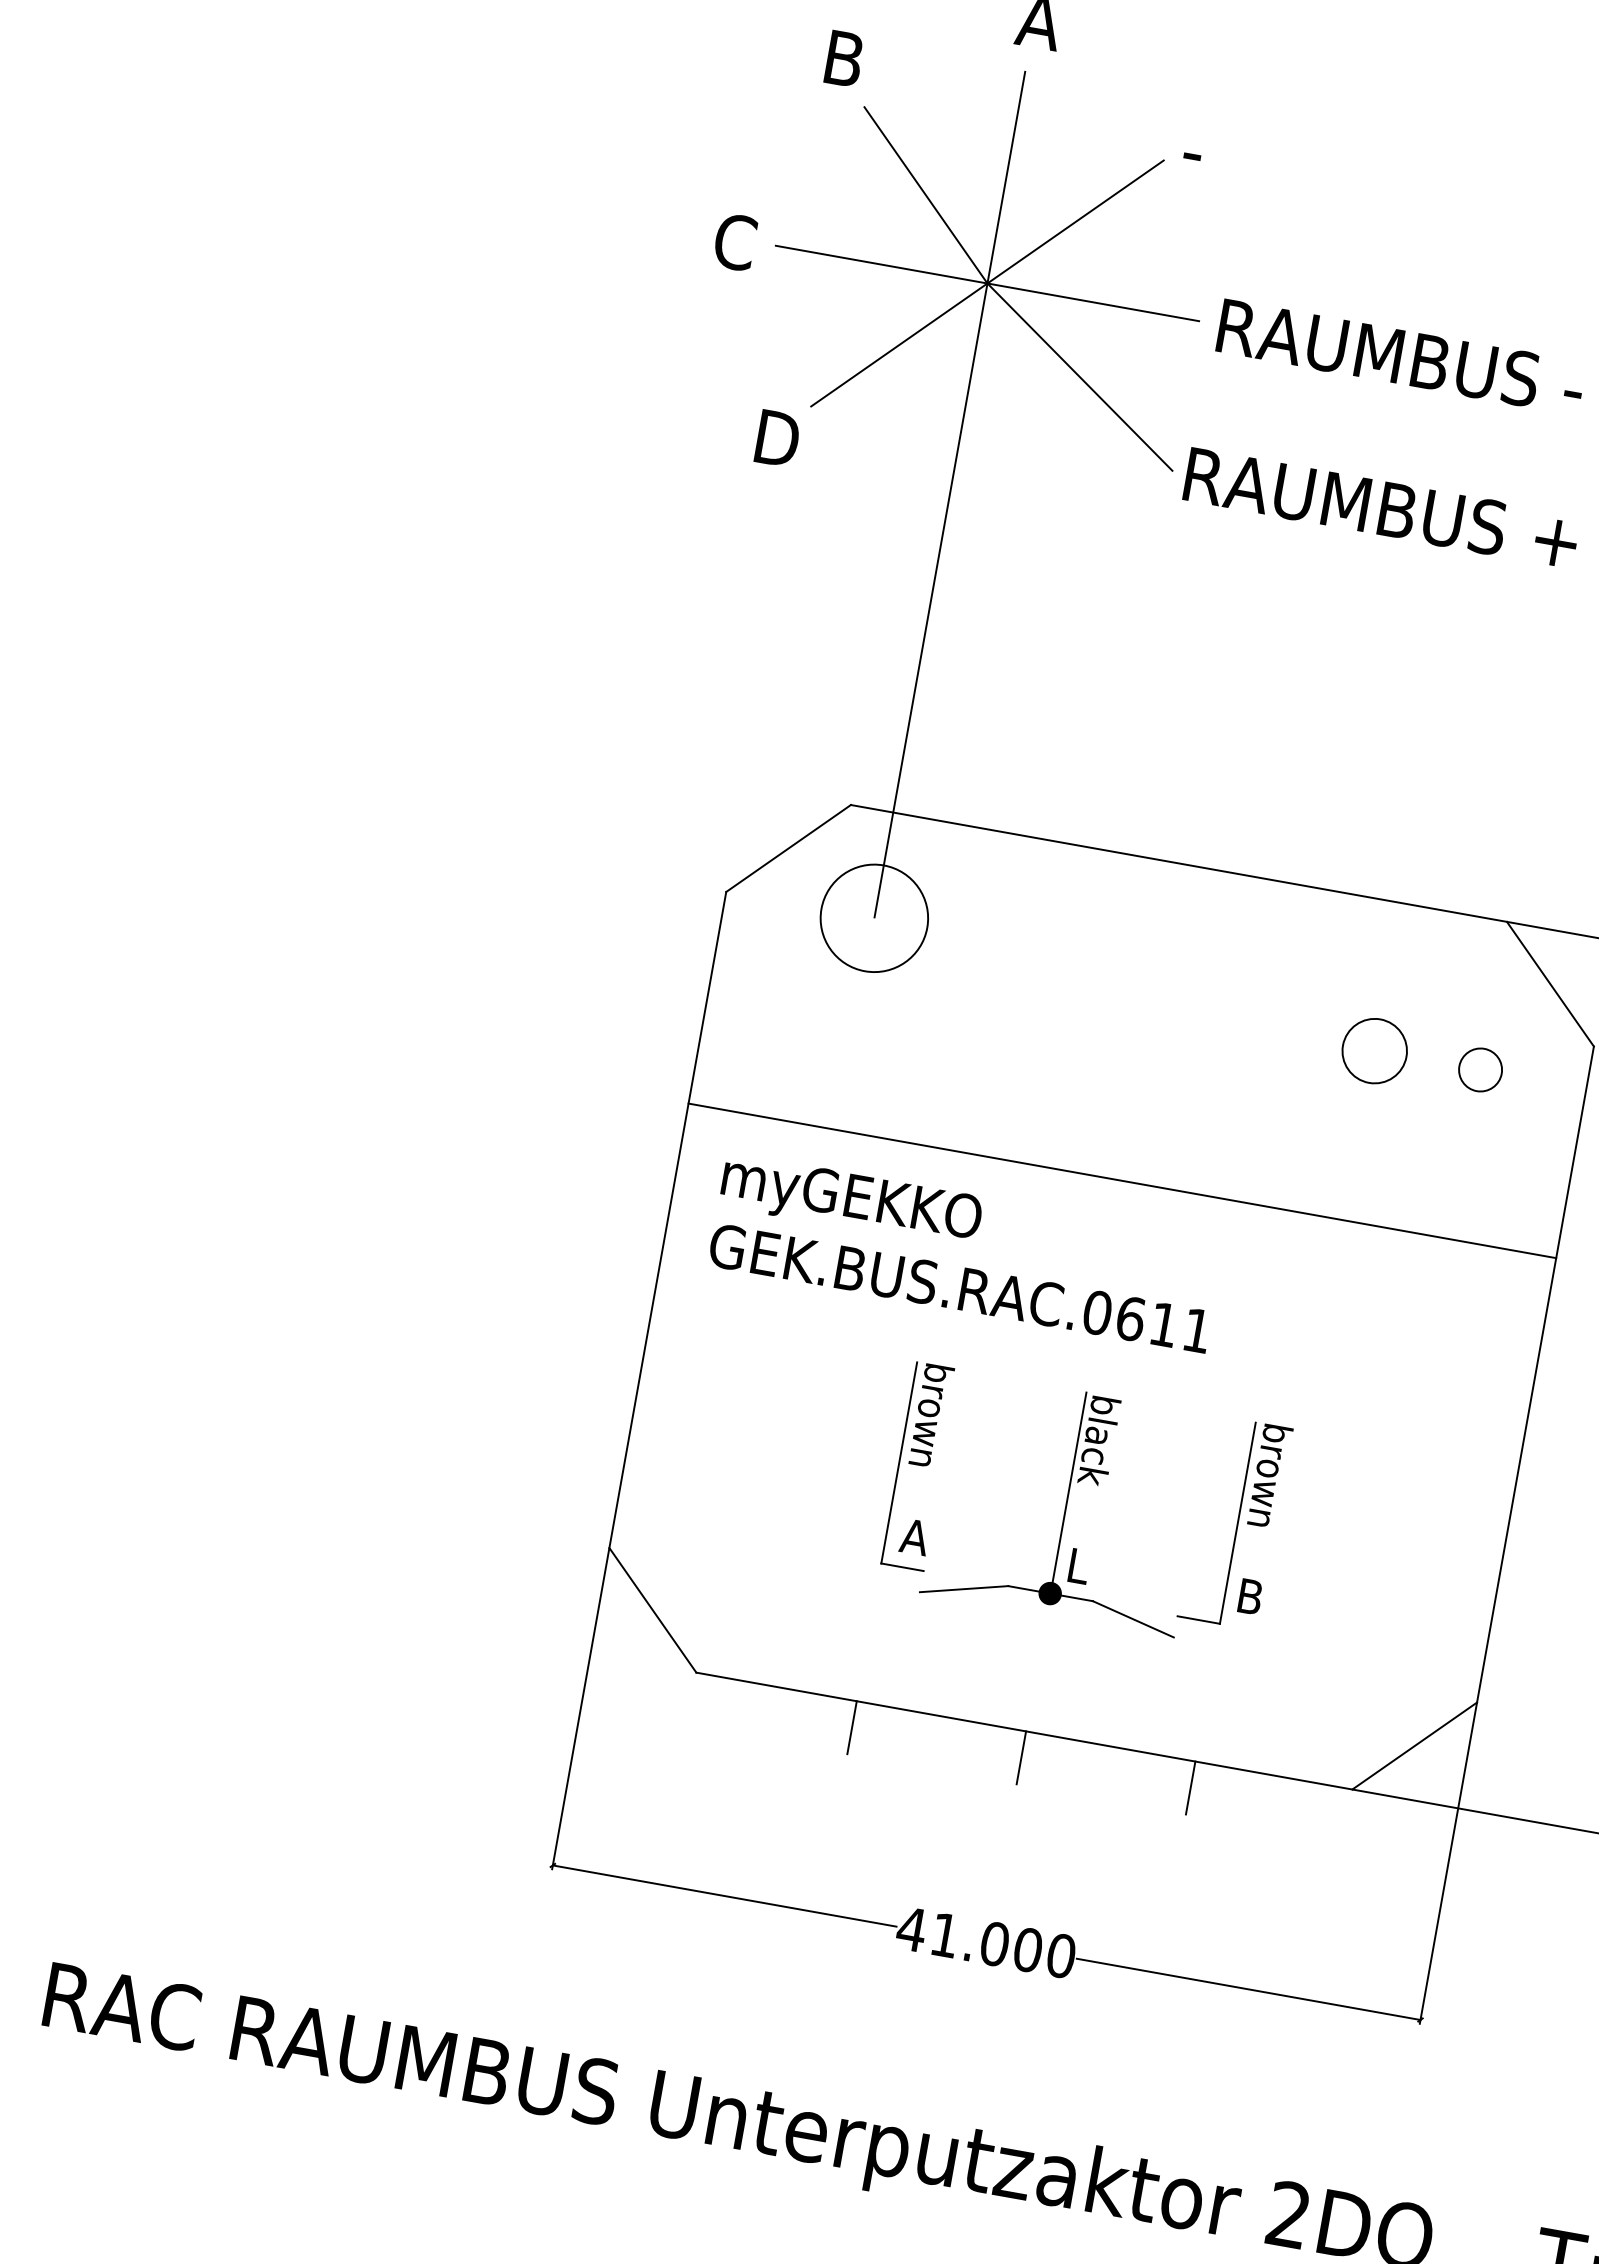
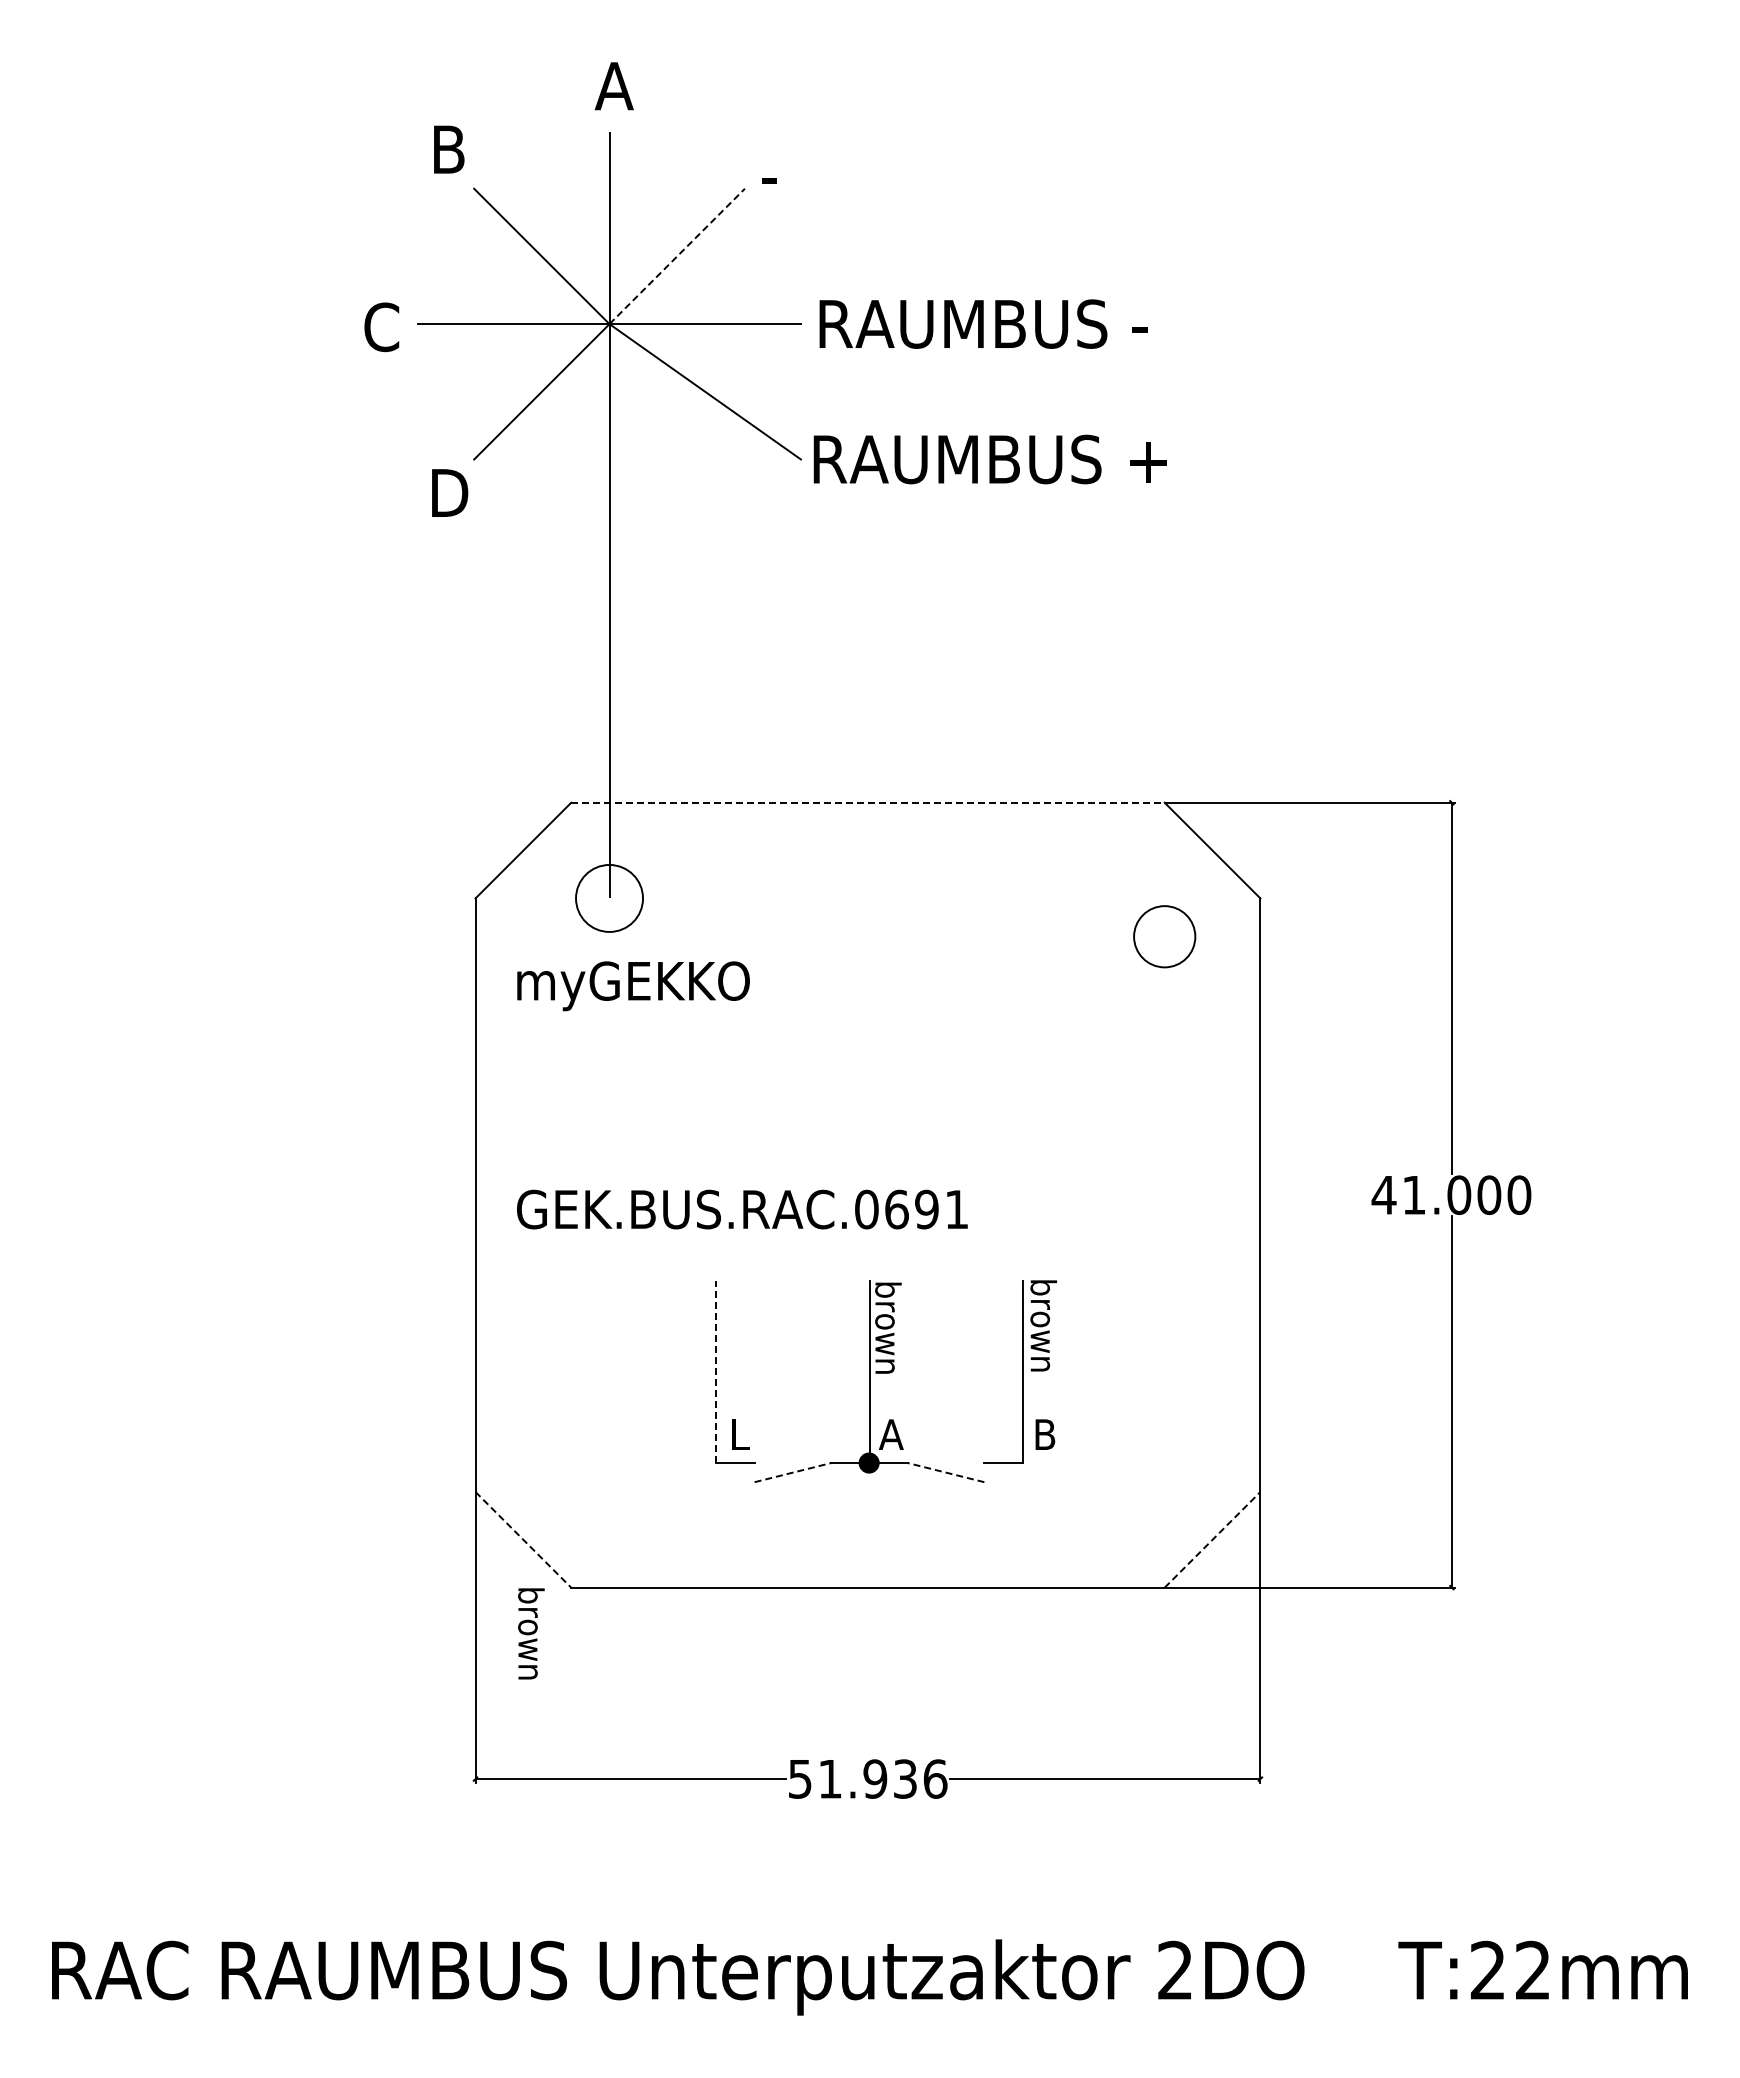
line: (1075, 222) -> (677, 256), solid -> dashed
line: (1178, 863) -> (867, 802), solid -> dashed
circle: (874, 918) -> (609, 898), size x0.7
circle: (1374, 1050) -> (1068, 936), removed
circle: (1480, 1069) -> (1164, 936), size x1.6
line: (1121, 1180) -> (867, 1089), removed
text: (851, 1201) -> (633, 986), moved
text: (1163, 1324) -> (926, 1209), GEK.BUS.RAC.0611 -> GEK.BUS.RAC.0691
text: (931, 1415) -> (531, 1633), moved
text: (1096, 1458) -> (888, 1337), black -> brown
line: (899, 1463) -> (716, 1372), solid -> dashed
text: (914, 1536) -> (741, 1434), A -> L
text: (1079, 1566) -> (890, 1434), L -> A
line: (964, 1589) -> (793, 1472), solid -> dashed
line: (653, 1610) -> (523, 1539), solid -> dashed
line: (1132, 1619) -> (945, 1472), solid -> dashed
line: (852, 1727) -> (716, 1611), removed
line: (1414, 1745) -> (1212, 1539), solid -> dashed
line: (1021, 1757) -> (869, 1611), removed
line: (1190, 1787) -> (1022, 1611), removed
text: (986, 1941) -> (867, 1778), 41.000 -> 51.936

